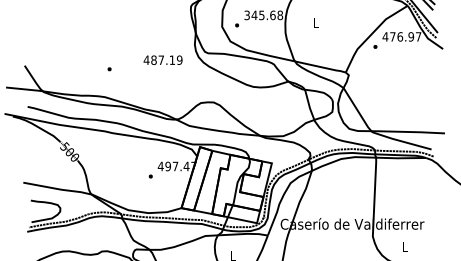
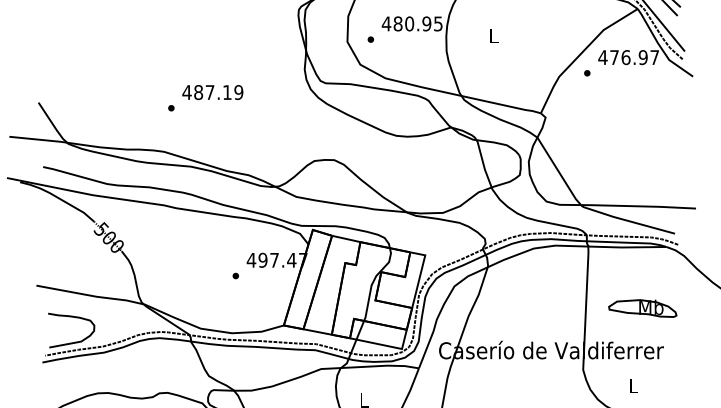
text: (263, 15) -> (412, 24), 345.68 -> 480.95
text: (162, 59) -> (211, 91), moved
part: (410, 197) -> (642, 308), added

